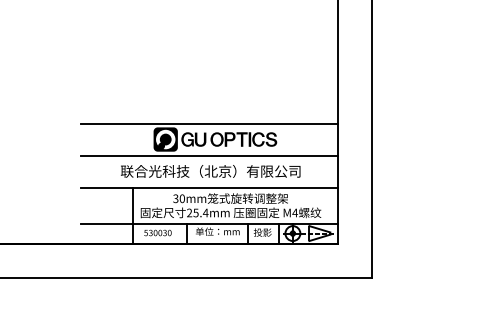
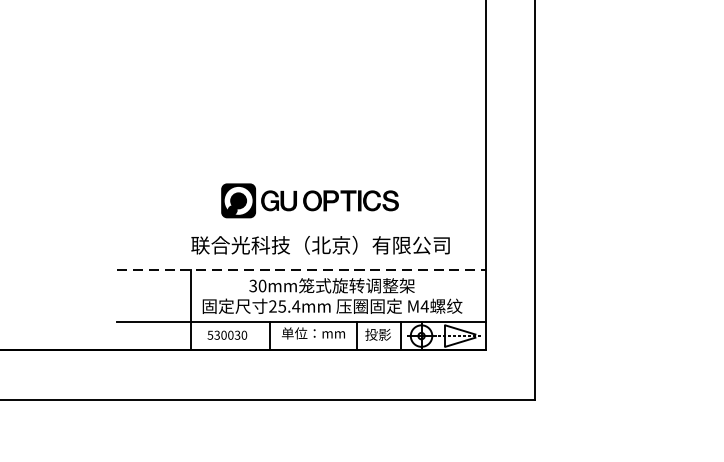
line: (209, 123) -> (301, 177), removed
line: (209, 155) -> (301, 223), removed
text: (210, 171) -> (320, 245), moved
line: (209, 187) -> (301, 269), solid -> dashed

